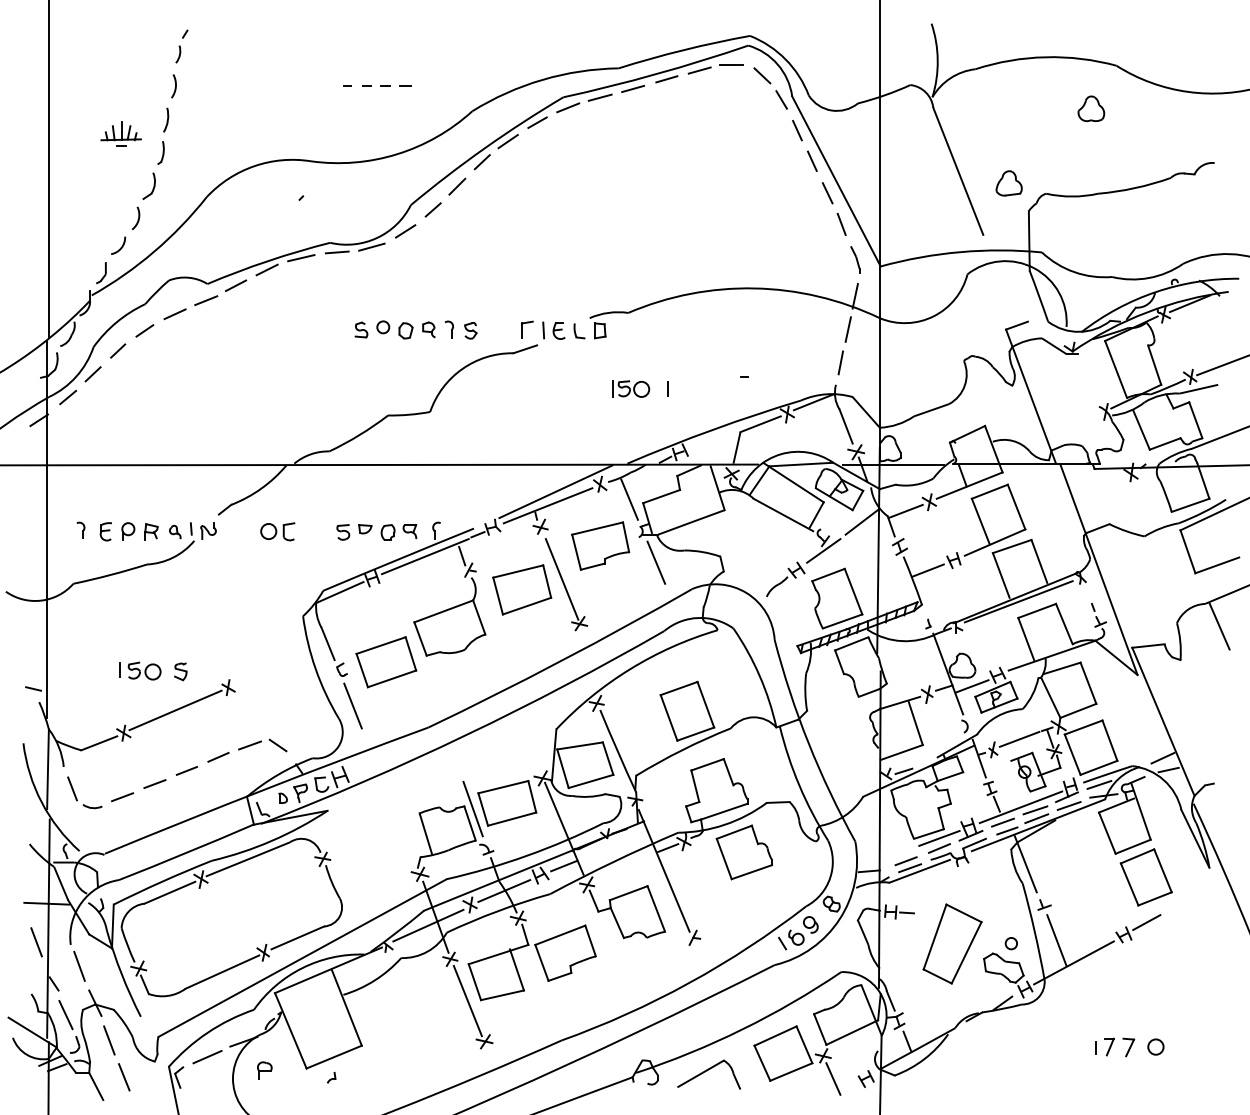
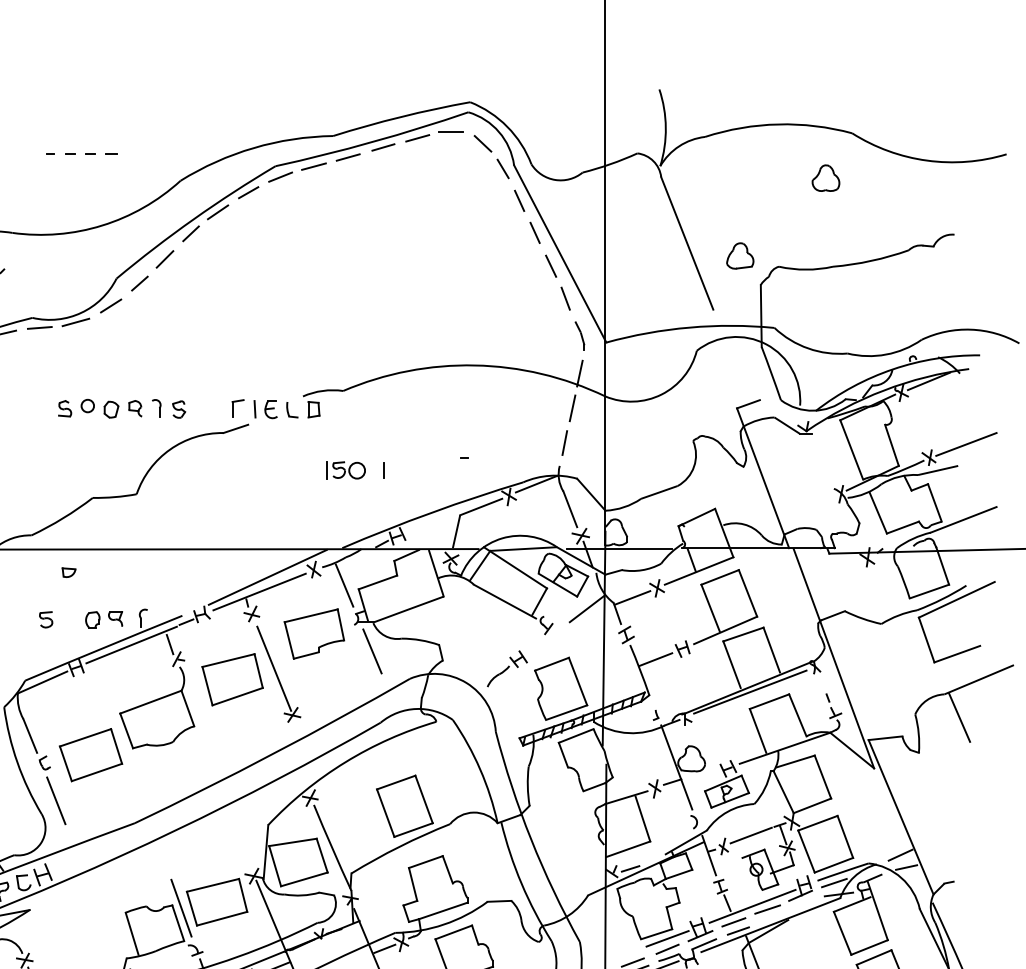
part: (365, 529) -> (69, 572), moved
line: (823, 550) -> (546, 638), removed
line: (972, 686) -> (702, 780), removed
line: (1068, 805) -> (802, 904), removed
line: (1036, 818) -> (768, 918), removed

